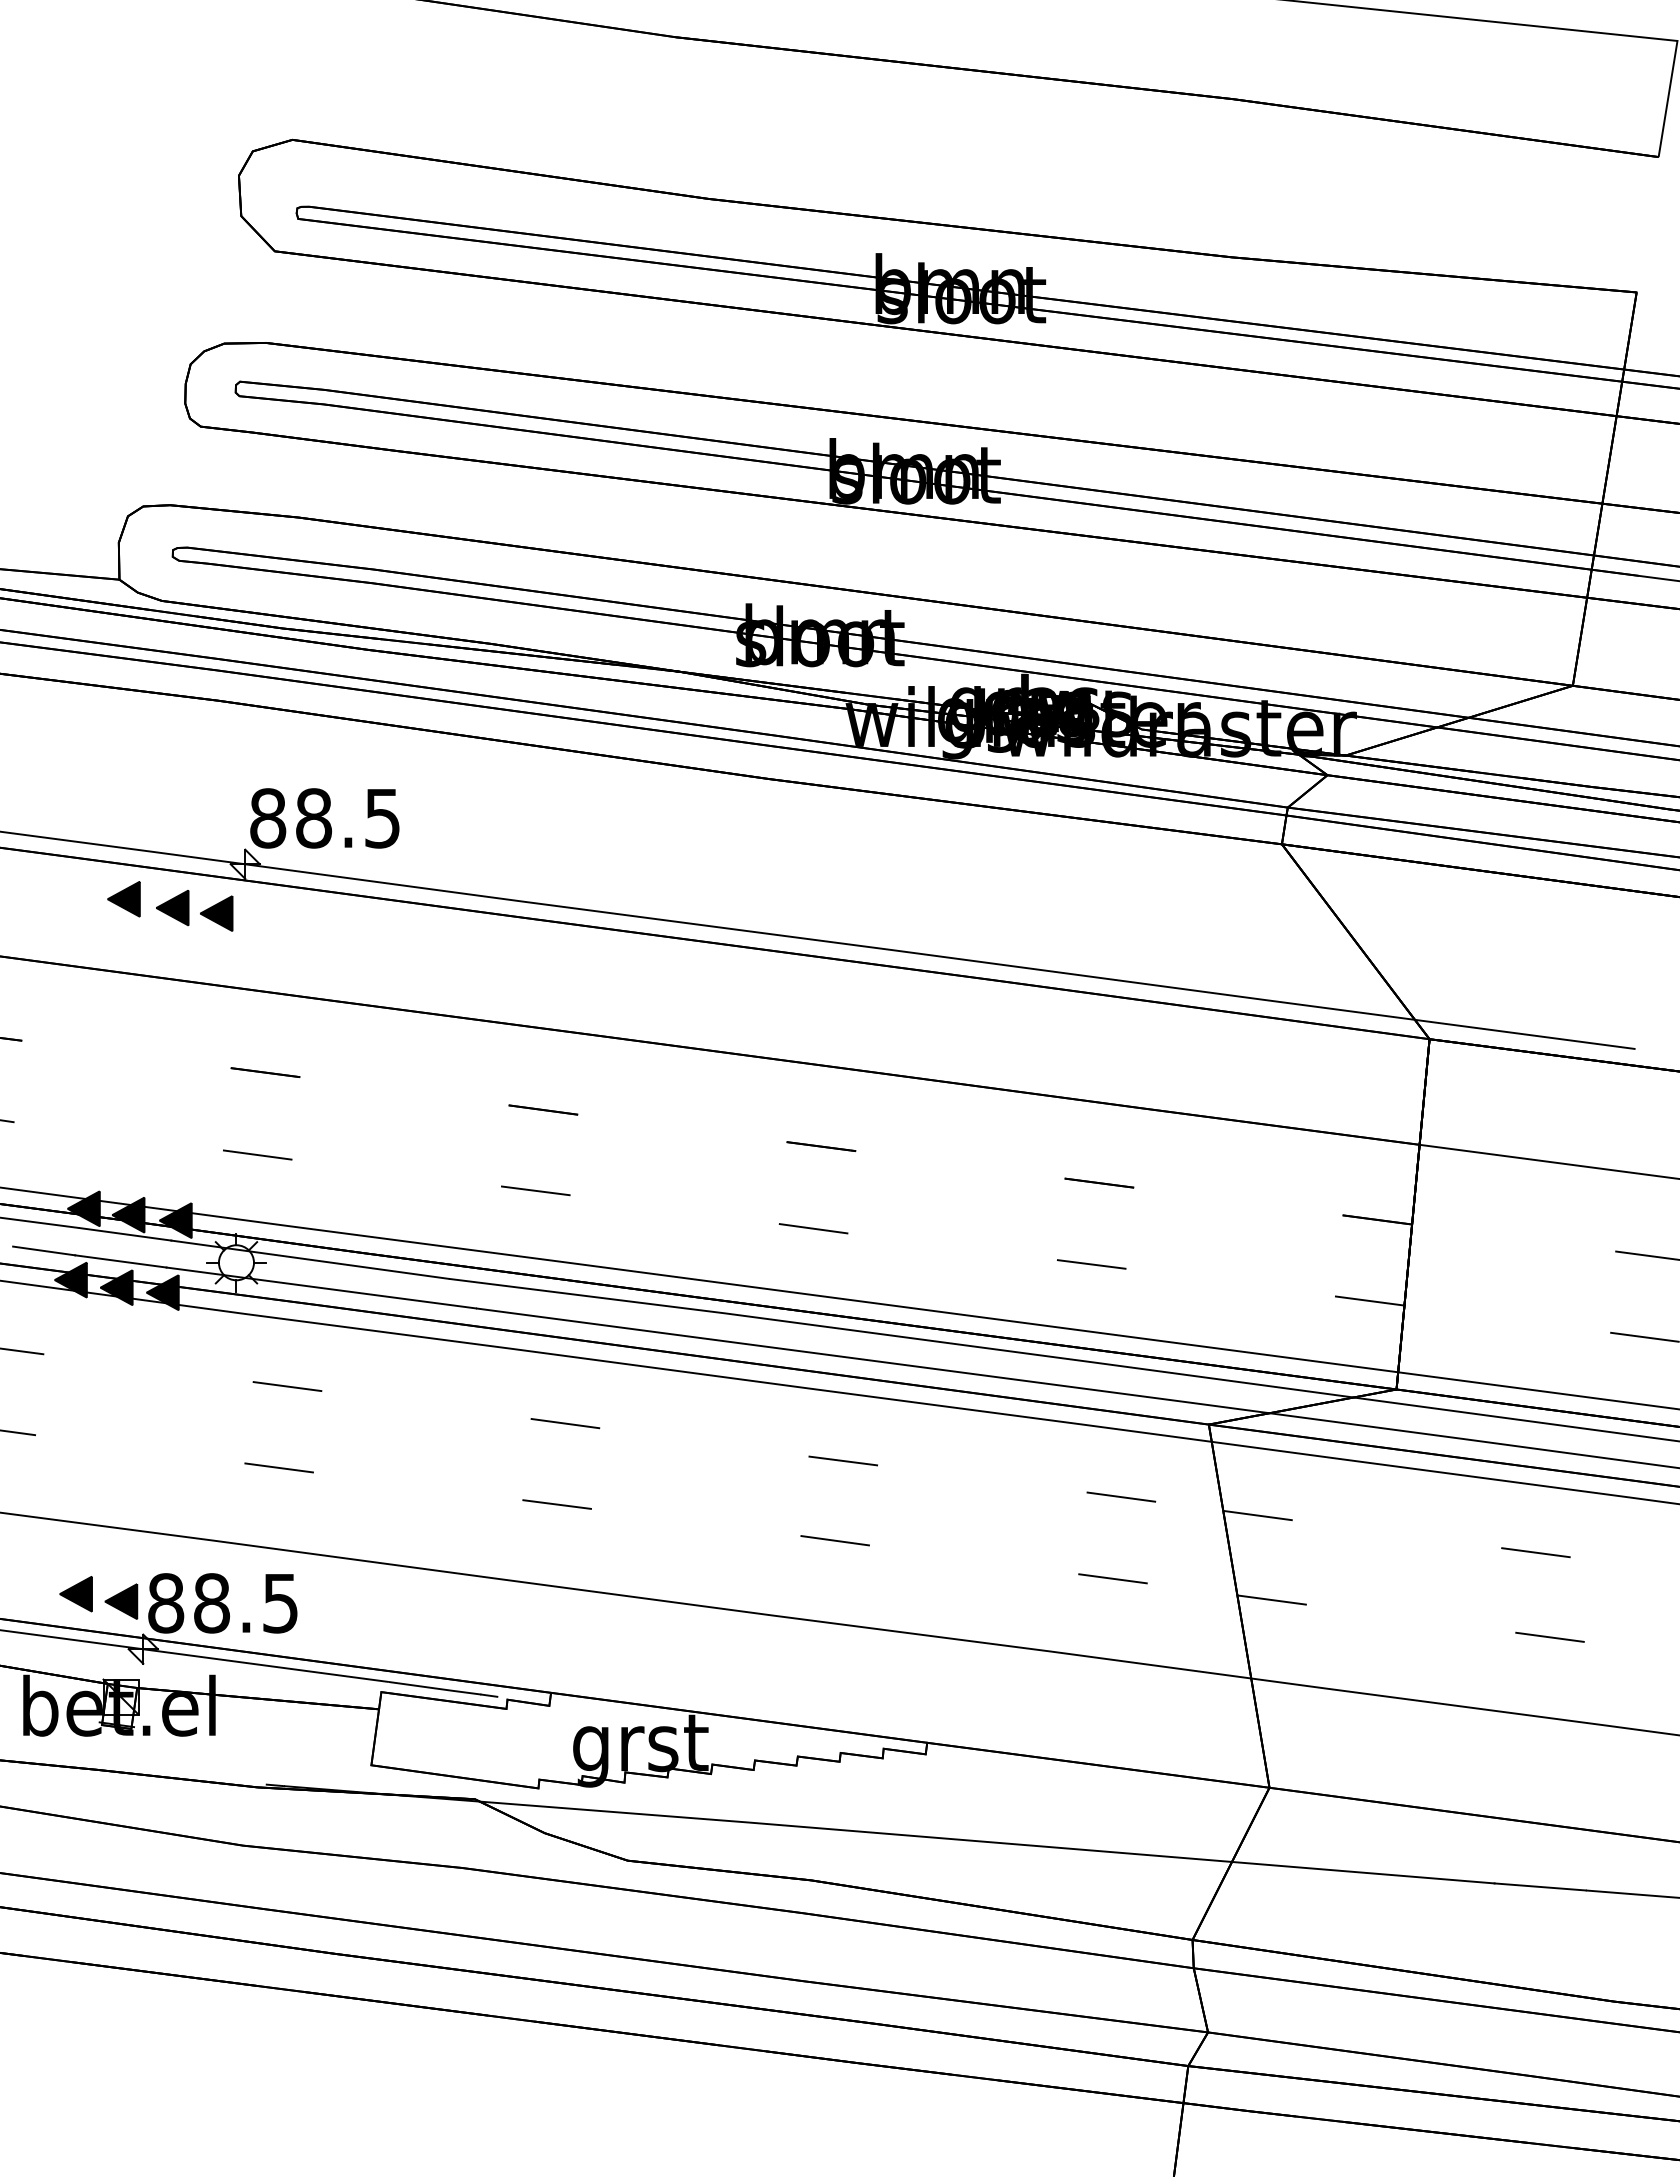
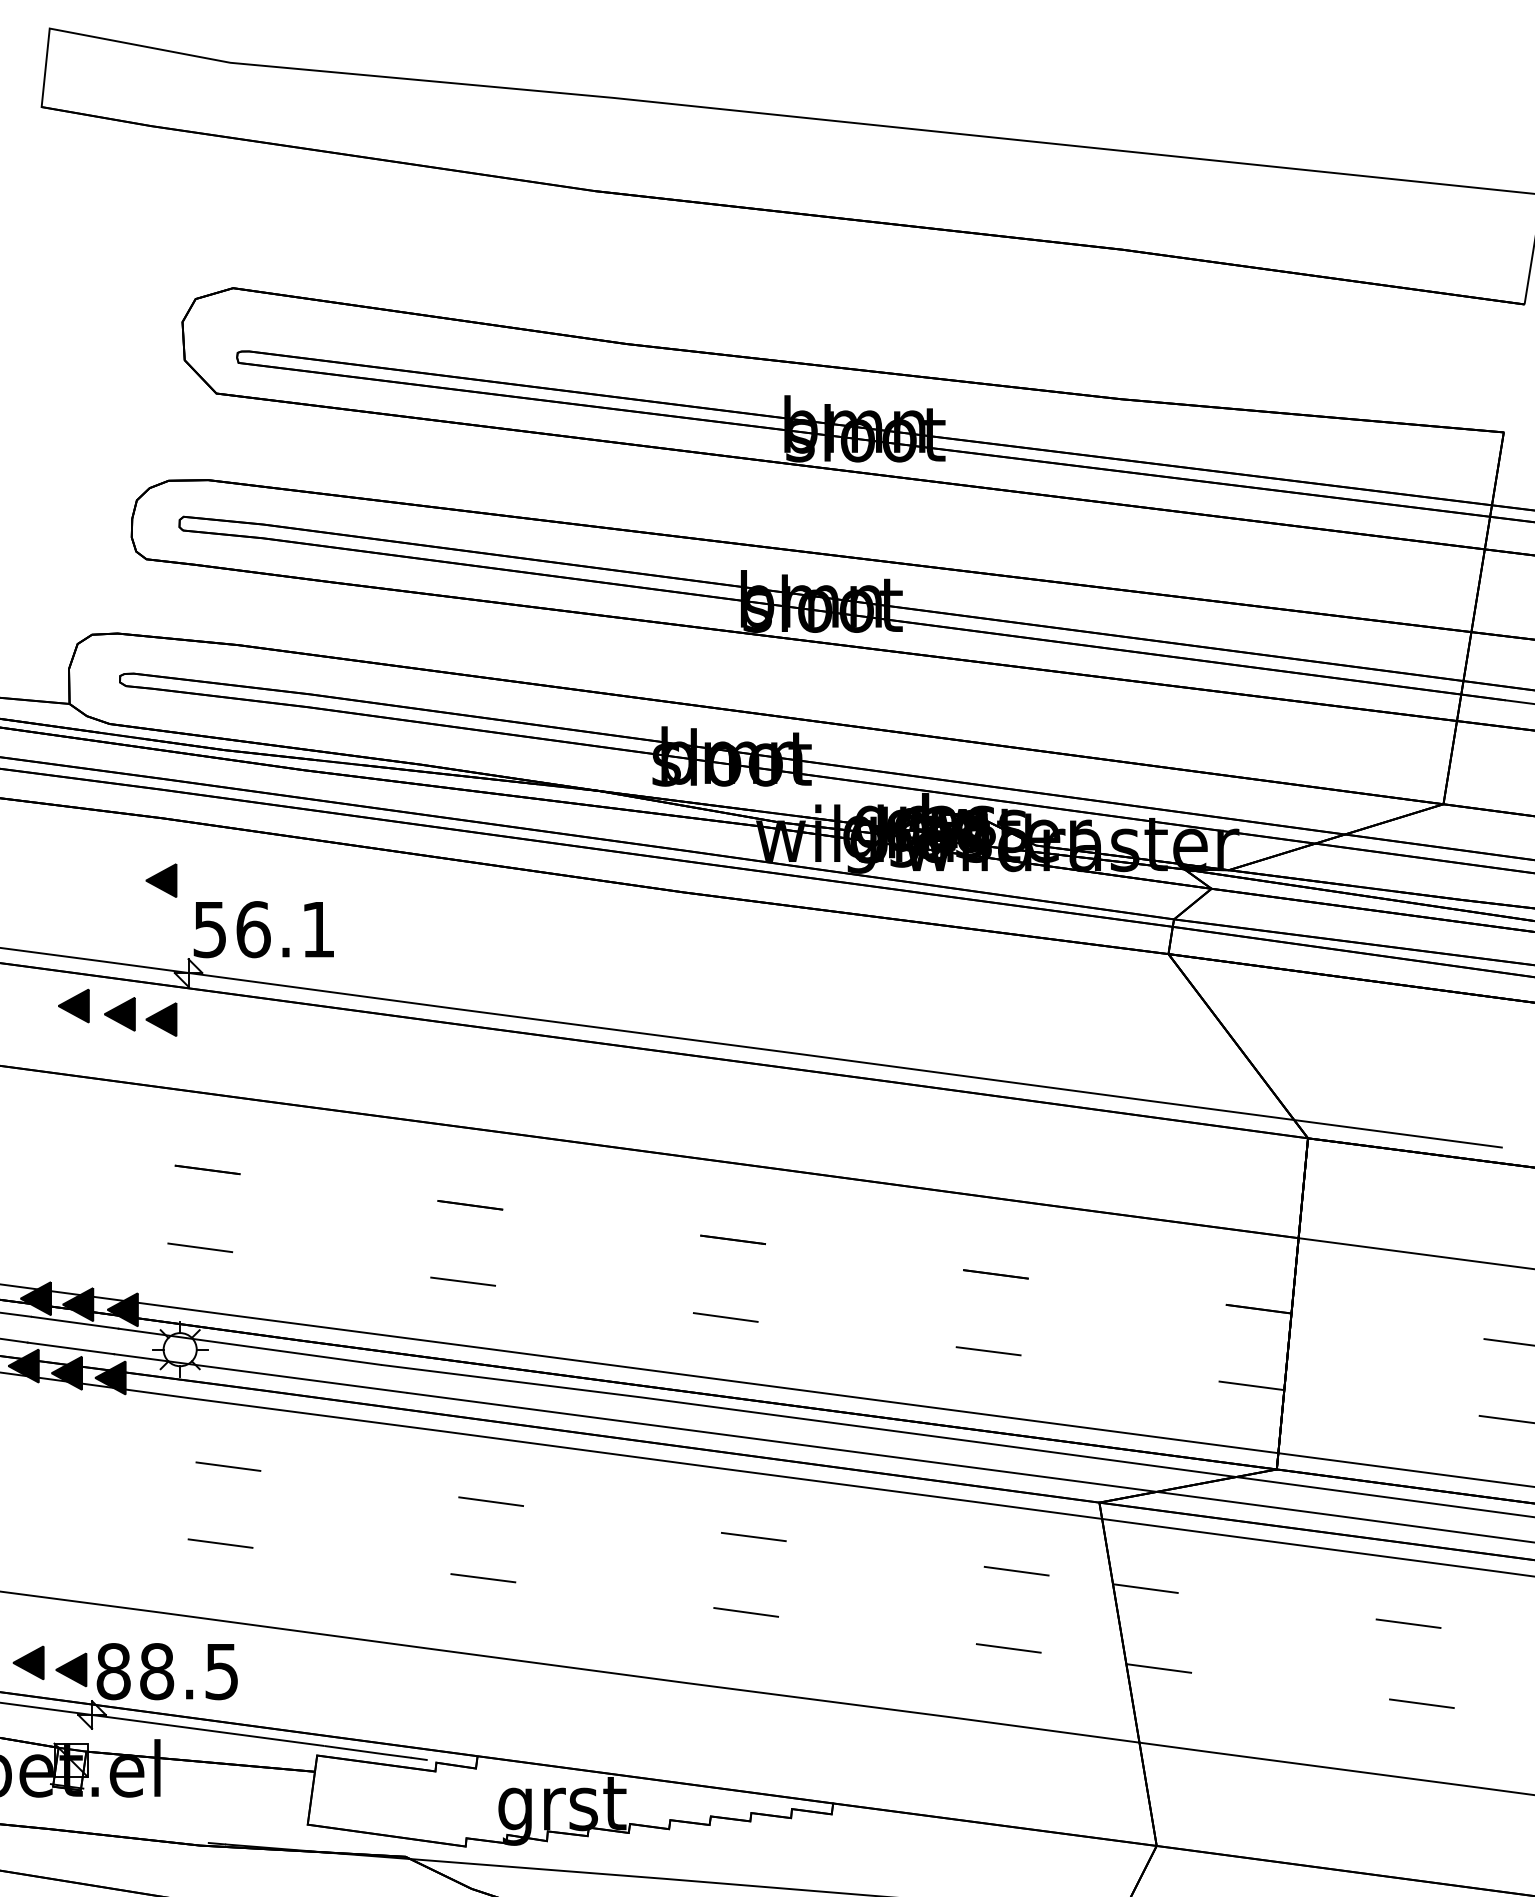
part: (216, 766) -> (161, 880), added
text: (324, 818) -> (263, 929), 88.5 -> 56.1

